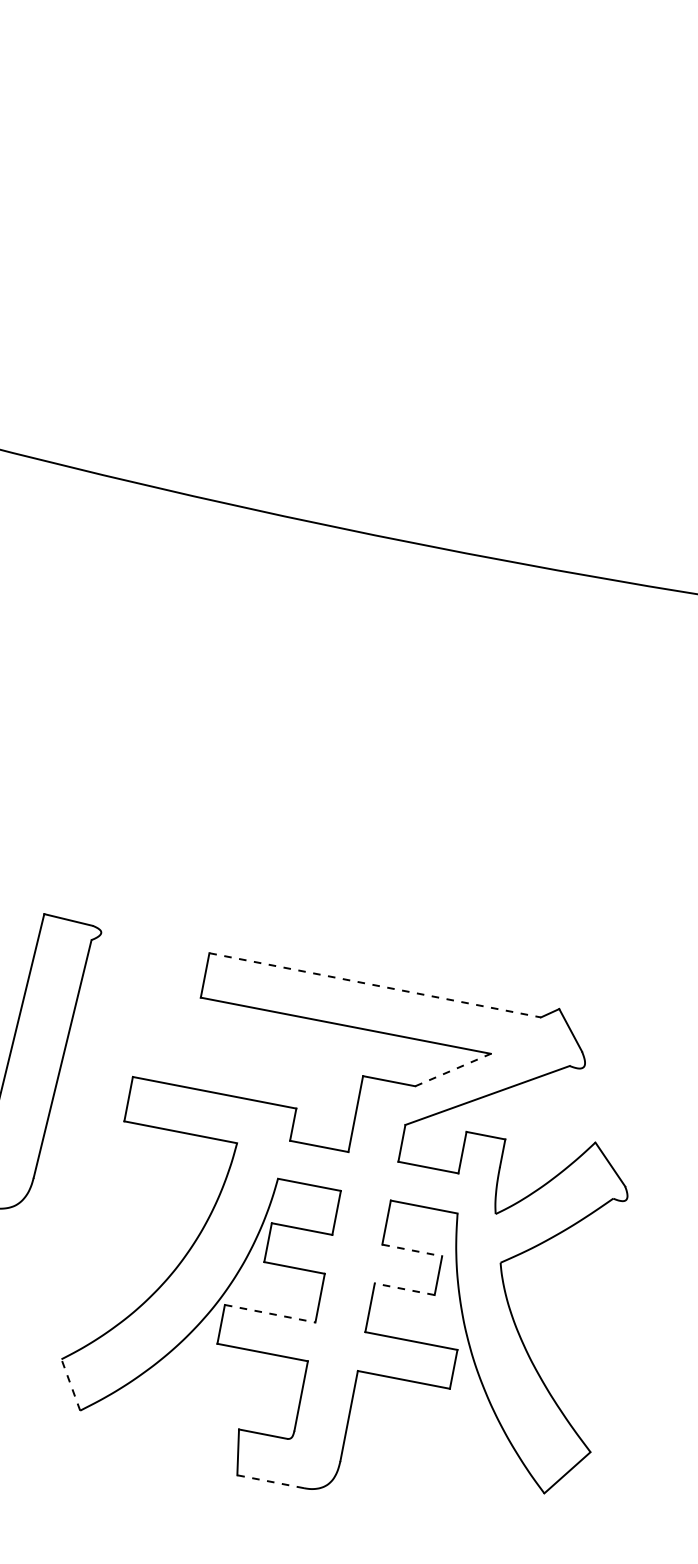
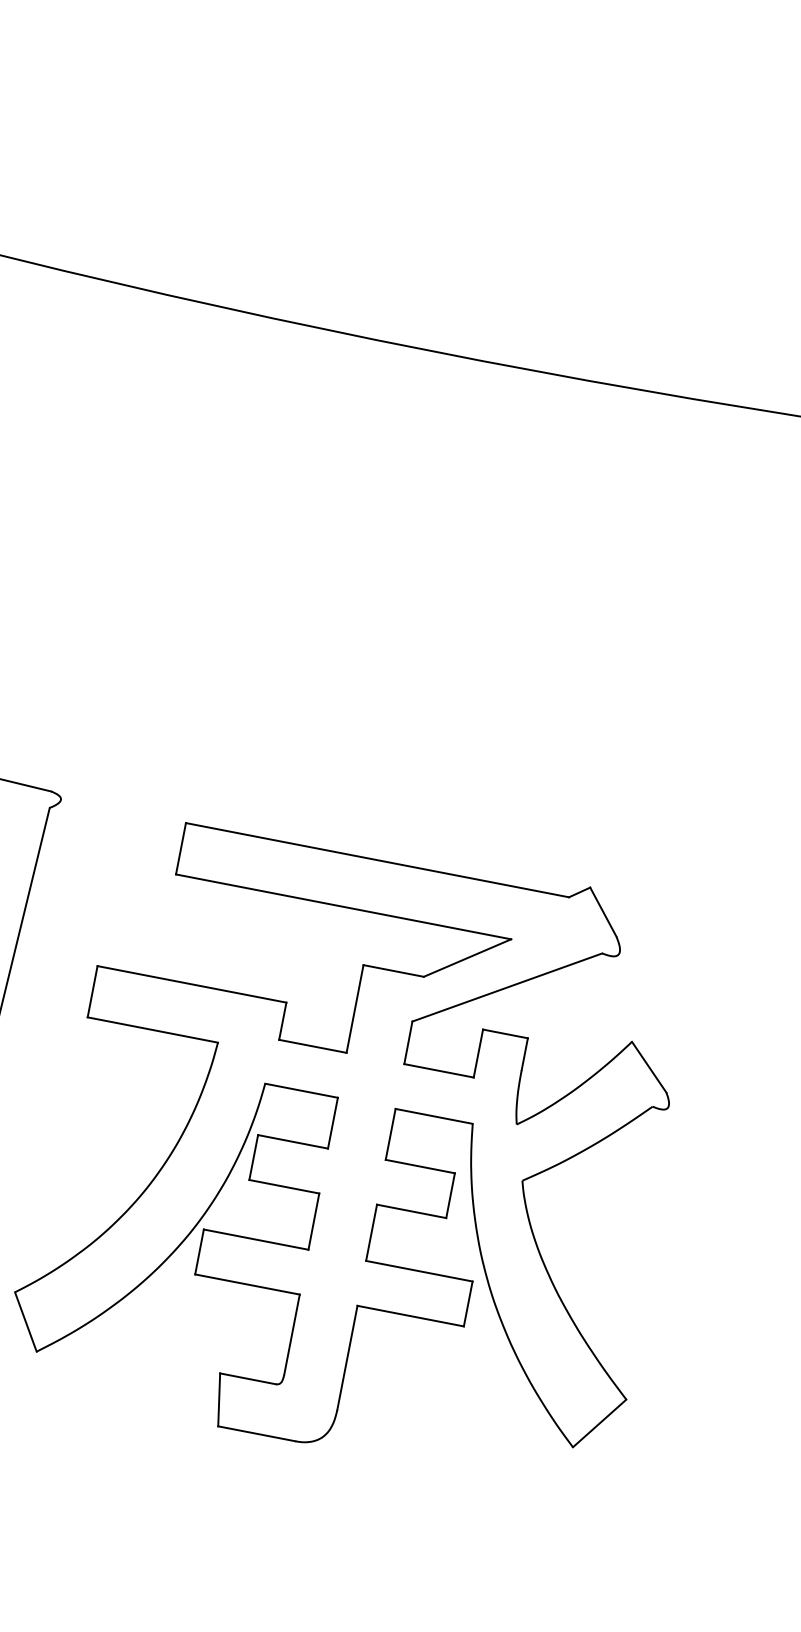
line: (375, 985) -> (377, 860), dashed -> solid
line: (453, 1069) -> (467, 957), dashed -> solid
line: (412, 1250) -> (420, 1166), dashed -> solid
line: (404, 1289) -> (411, 1211), dashed -> solid
line: (270, 1313) -> (256, 1239), dashed -> solid
line: (70, 1384) -> (25, 1321), dashed -> solid
line: (270, 1481) -> (256, 1433), dashed -> solid

